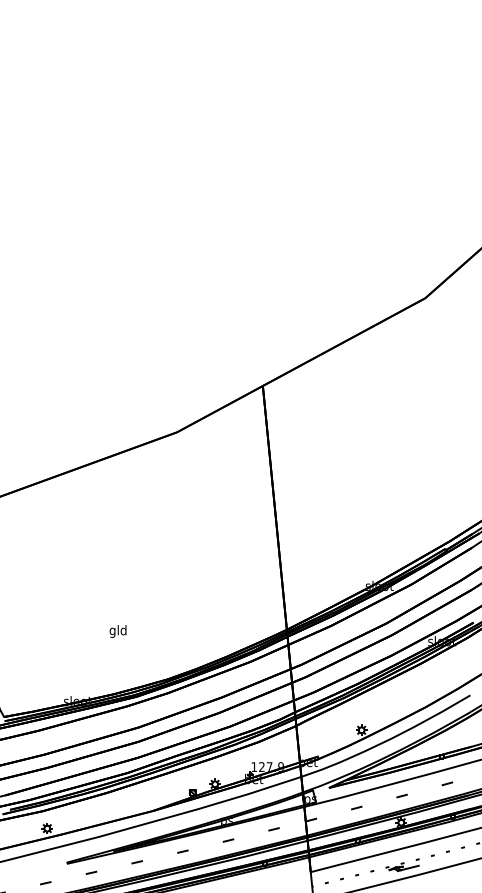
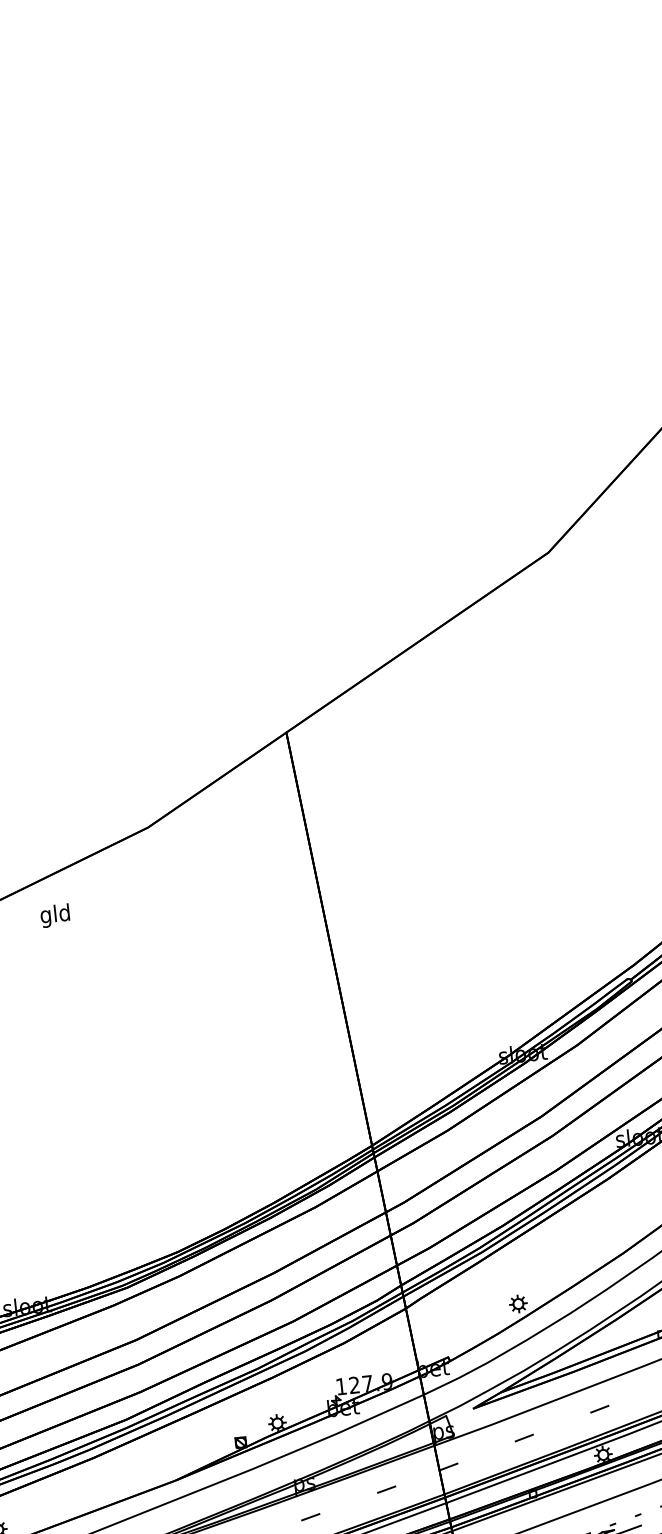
text: (117, 631) -> (54, 915), moved

